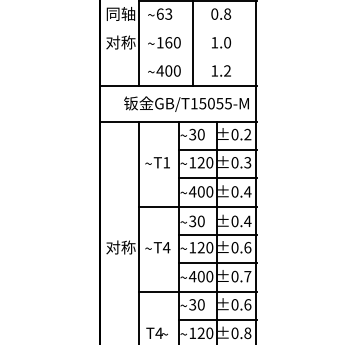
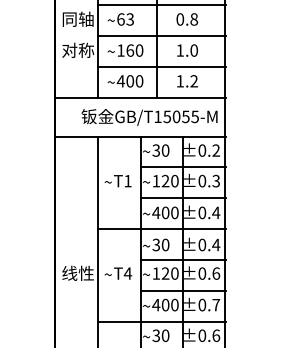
line: (197, 29) -> (161, 36), added
line: (197, 57) -> (161, 66), added
text: (120, 247) -> (77, 273), 对称 -> 线性

